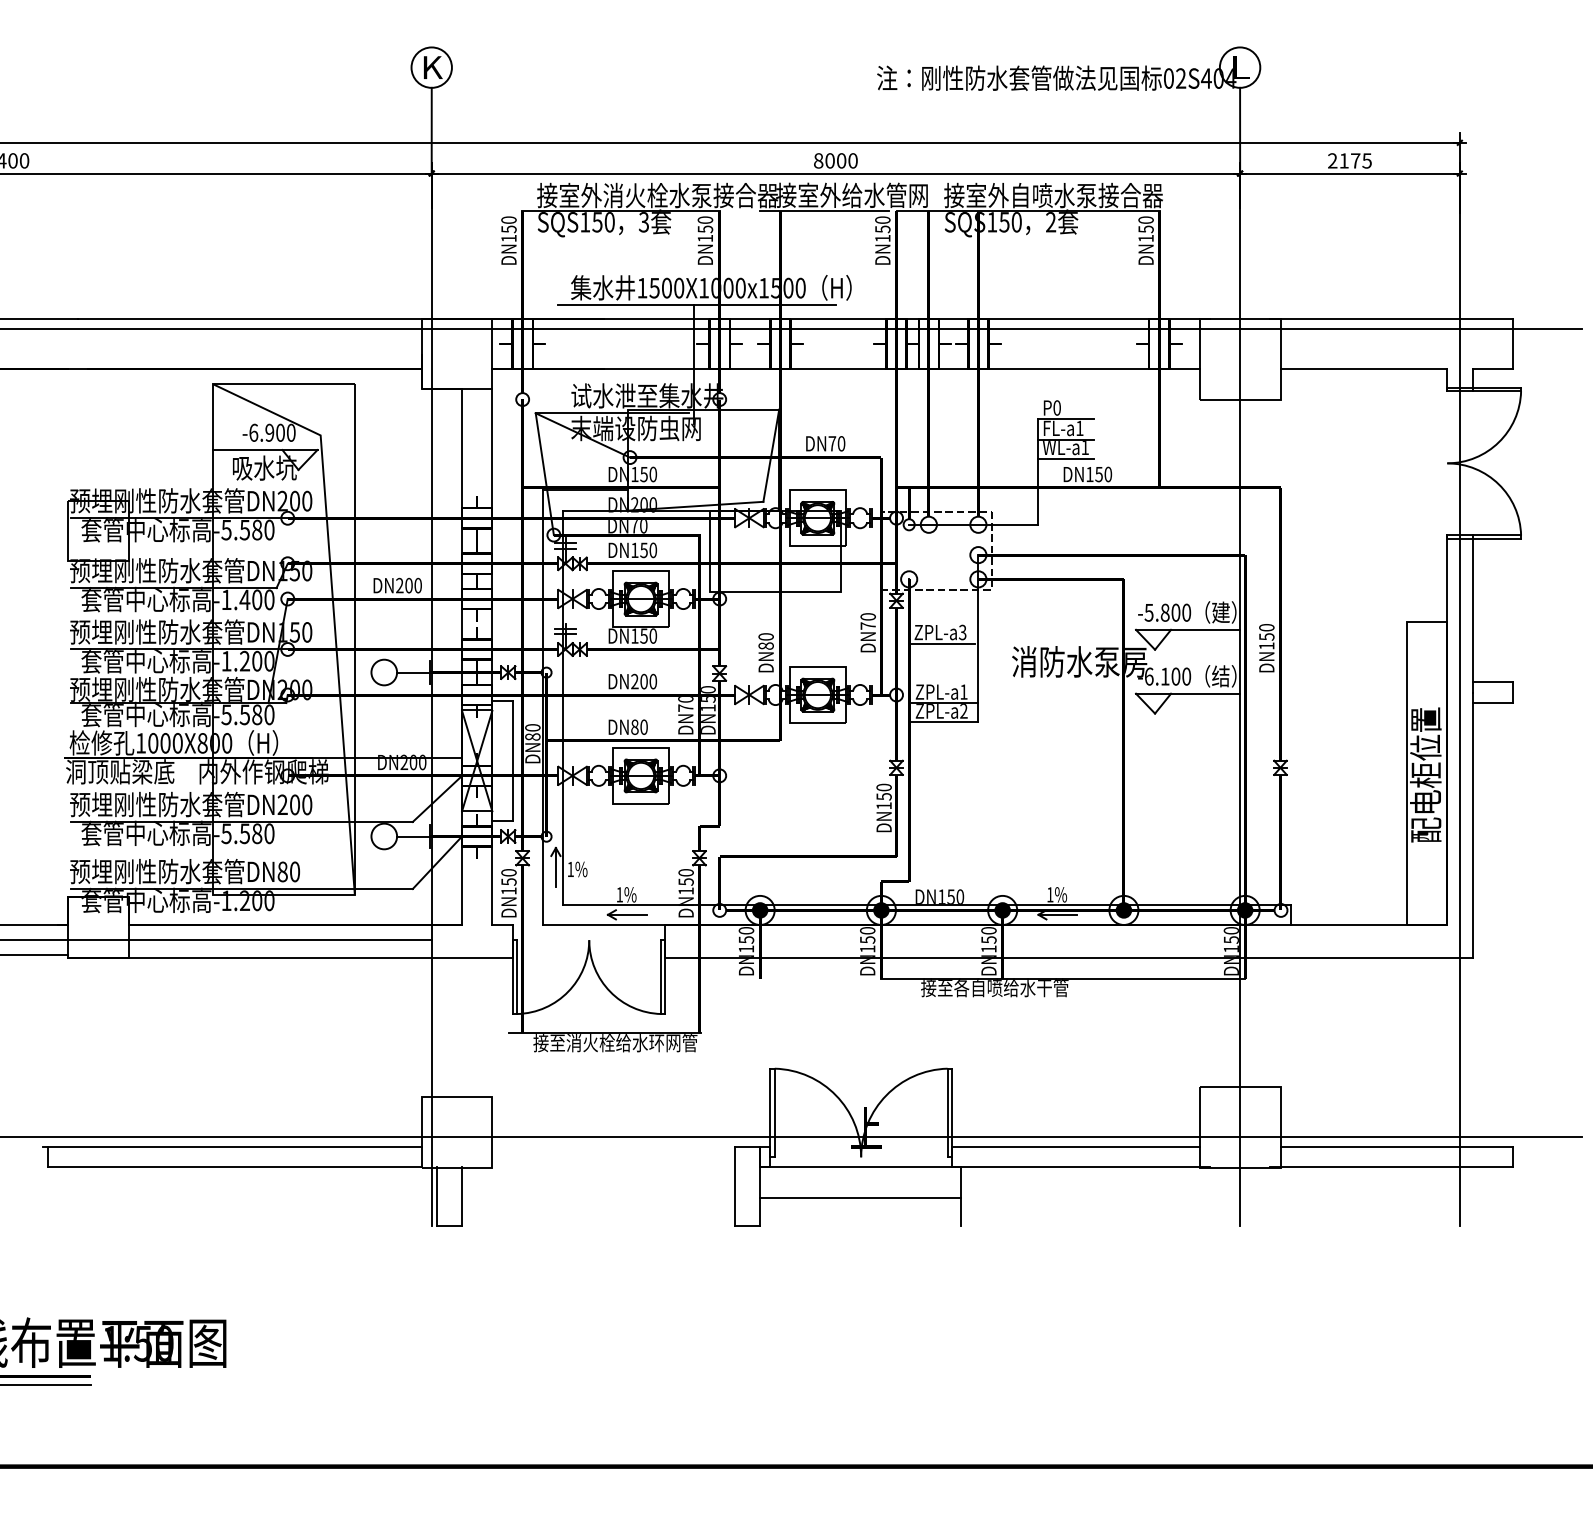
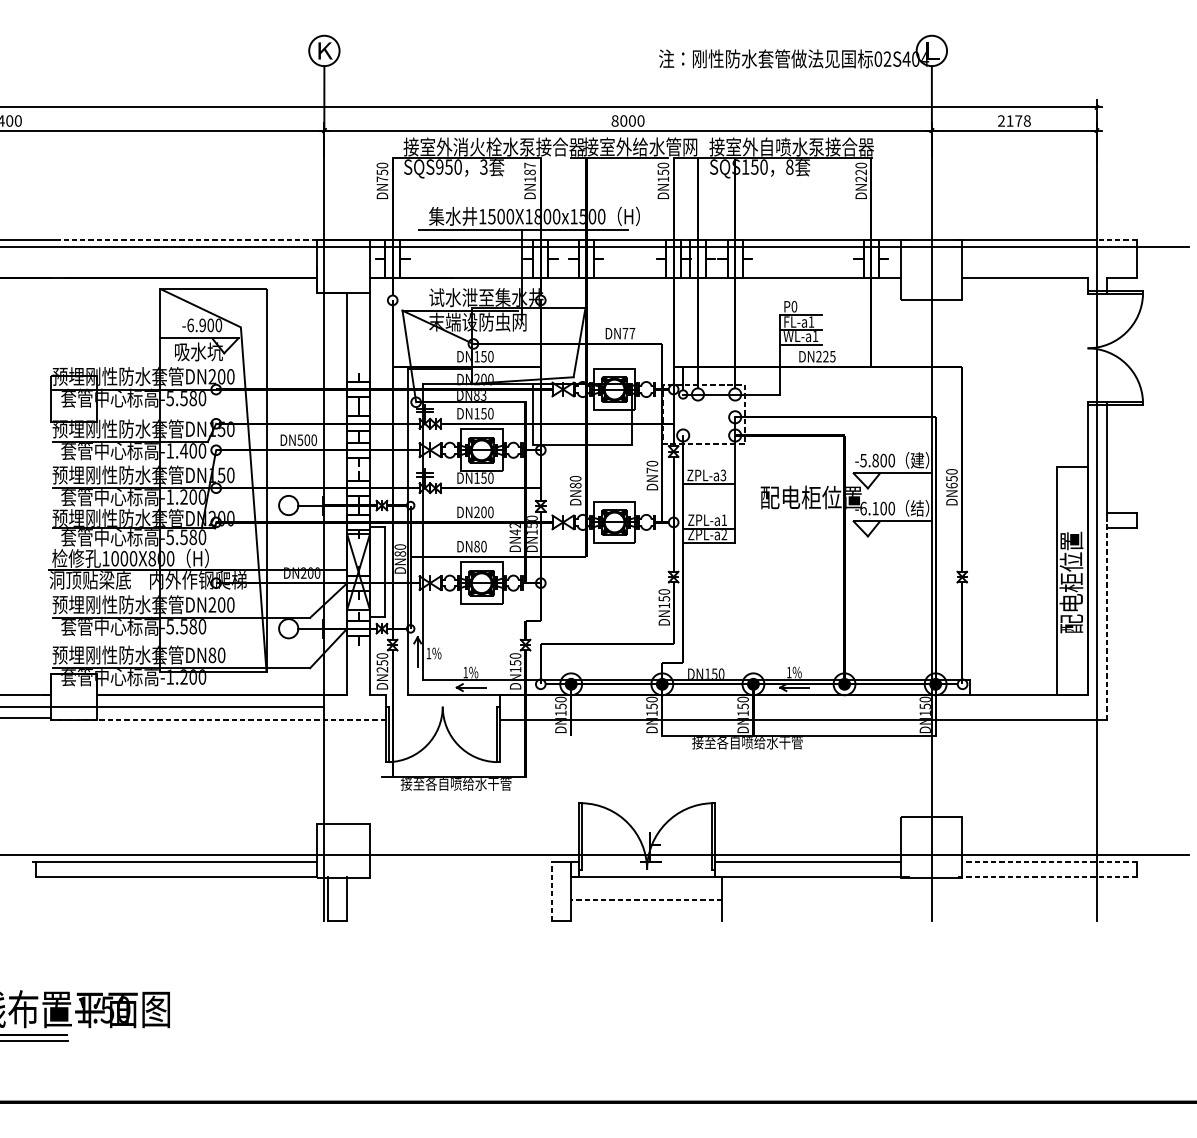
text: (1366, 160) -> (1026, 120), 2175 -> 2178
text: (585, 222) -> (439, 167), SQS150 -> SQS950
text: (1051, 222) -> (790, 167), 2 -> 8
text: (705, 224) -> (530, 168), DN150 -> DN187
text: (1145, 233) -> (860, 175), DN150 -> DN220
text: (508, 238) -> (382, 179), DN150 -> DN750
text: (716, 289) -> (538, 217), 1500X1000x1500 -> 1500X1800x1500
line: (249, 318) -> (187, 239), solid -> dashed
line: (1486, 318) -> (1117, 239), solid -> dashed
text: (841, 443) -> (632, 333), DN70 -> DN77
text: (1099, 474) -> (826, 356), DN150 -> DN225
text: (638, 526) -> (479, 395), DN70 -> DN83
text: (399, 585) -> (300, 440), DN200 -> DN500
text: (1266, 645) -> (951, 485), DN150 -> DN650
text: (1079, 661) -> (811, 497), 消防水泵房 -> 配电柜位置
text: (685, 704) -> (515, 529), DN70 -> DN42
line: (1472, 825) -> (1106, 620), solid -> dashed
text: (508, 890) -> (382, 669), DN150 -> DN250
line: (290, 957) -> (218, 719), solid -> dashed
text: (631, 1043) -> (474, 784), 接至消火栓给水环网管 -> 接至各自喷给水干管
line: (1396, 1147) -> (1049, 862), solid -> dashed
line: (1391, 1167) -> (1045, 877), solid -> dashed
line: (734, 1186) -> (551, 891), solid -> dashed
line: (860, 1197) -> (646, 900), solid -> dashed

